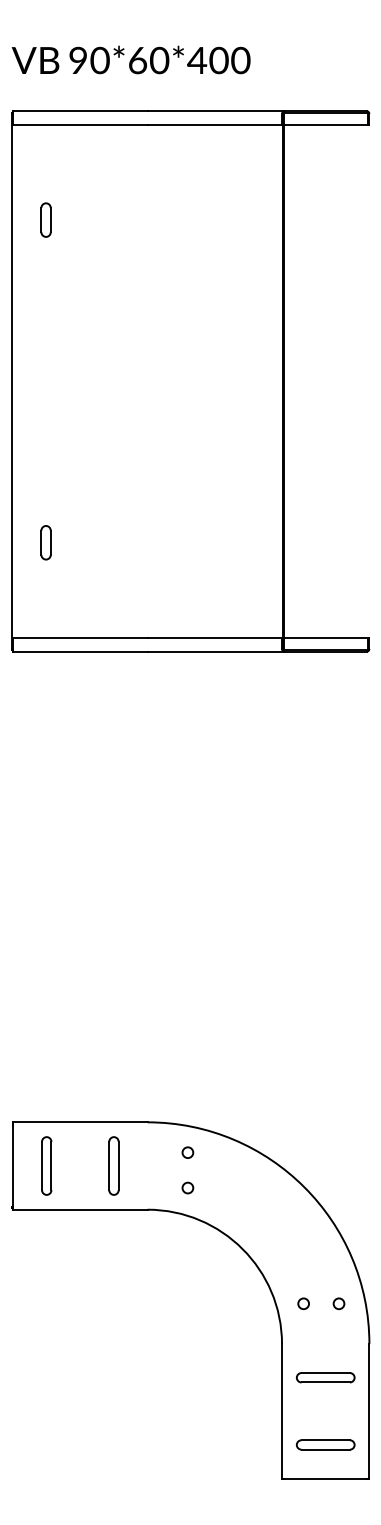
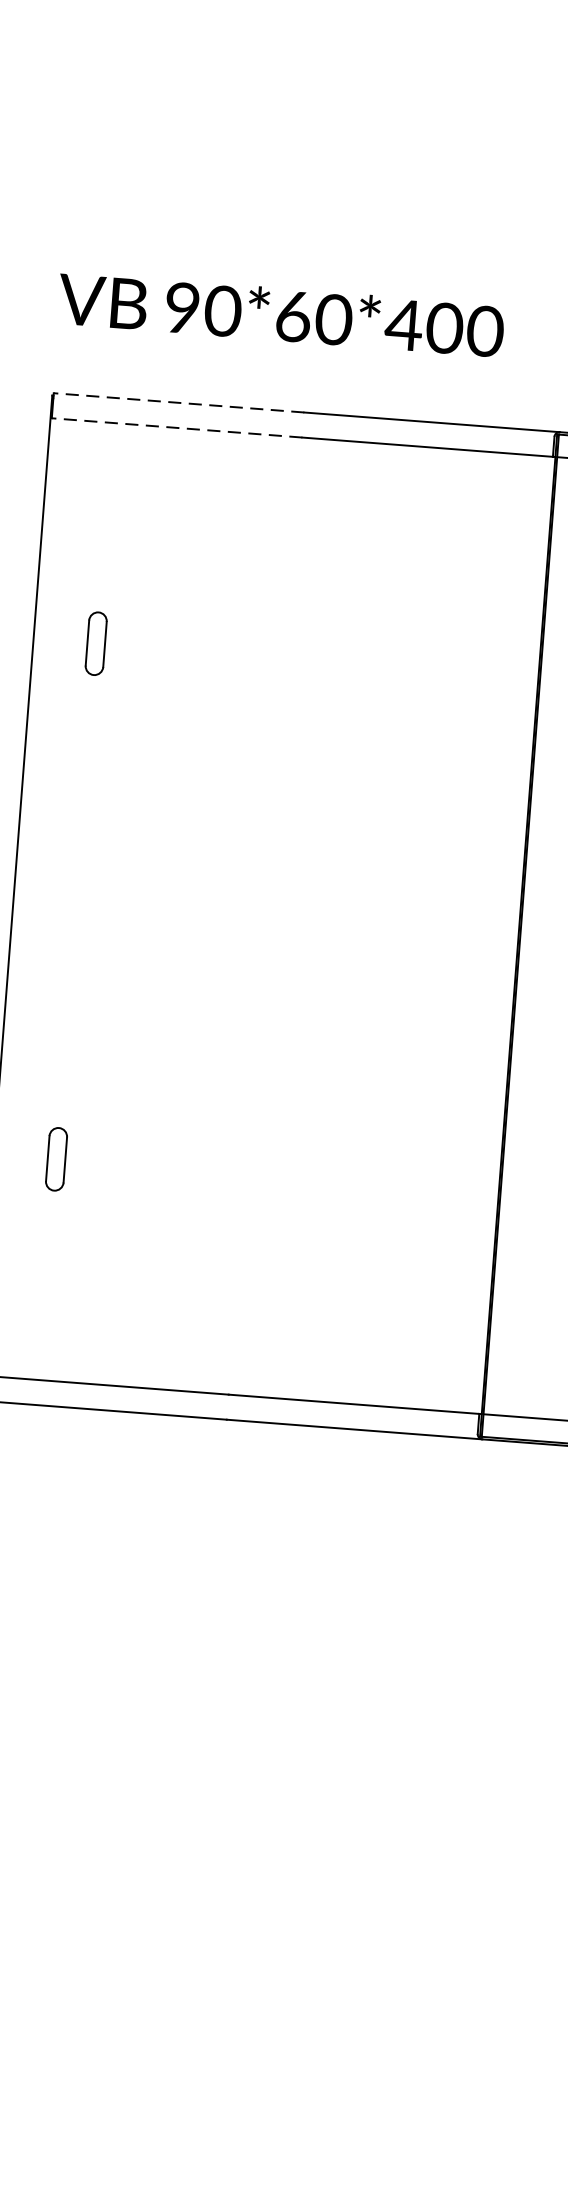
line: (79, 111) -> (177, 403), solid -> dashed
line: (79, 124) -> (175, 427), solid -> dashed
part: (45, 219) -> (95, 642), moved
part: (45, 542) -> (55, 1158), moved

